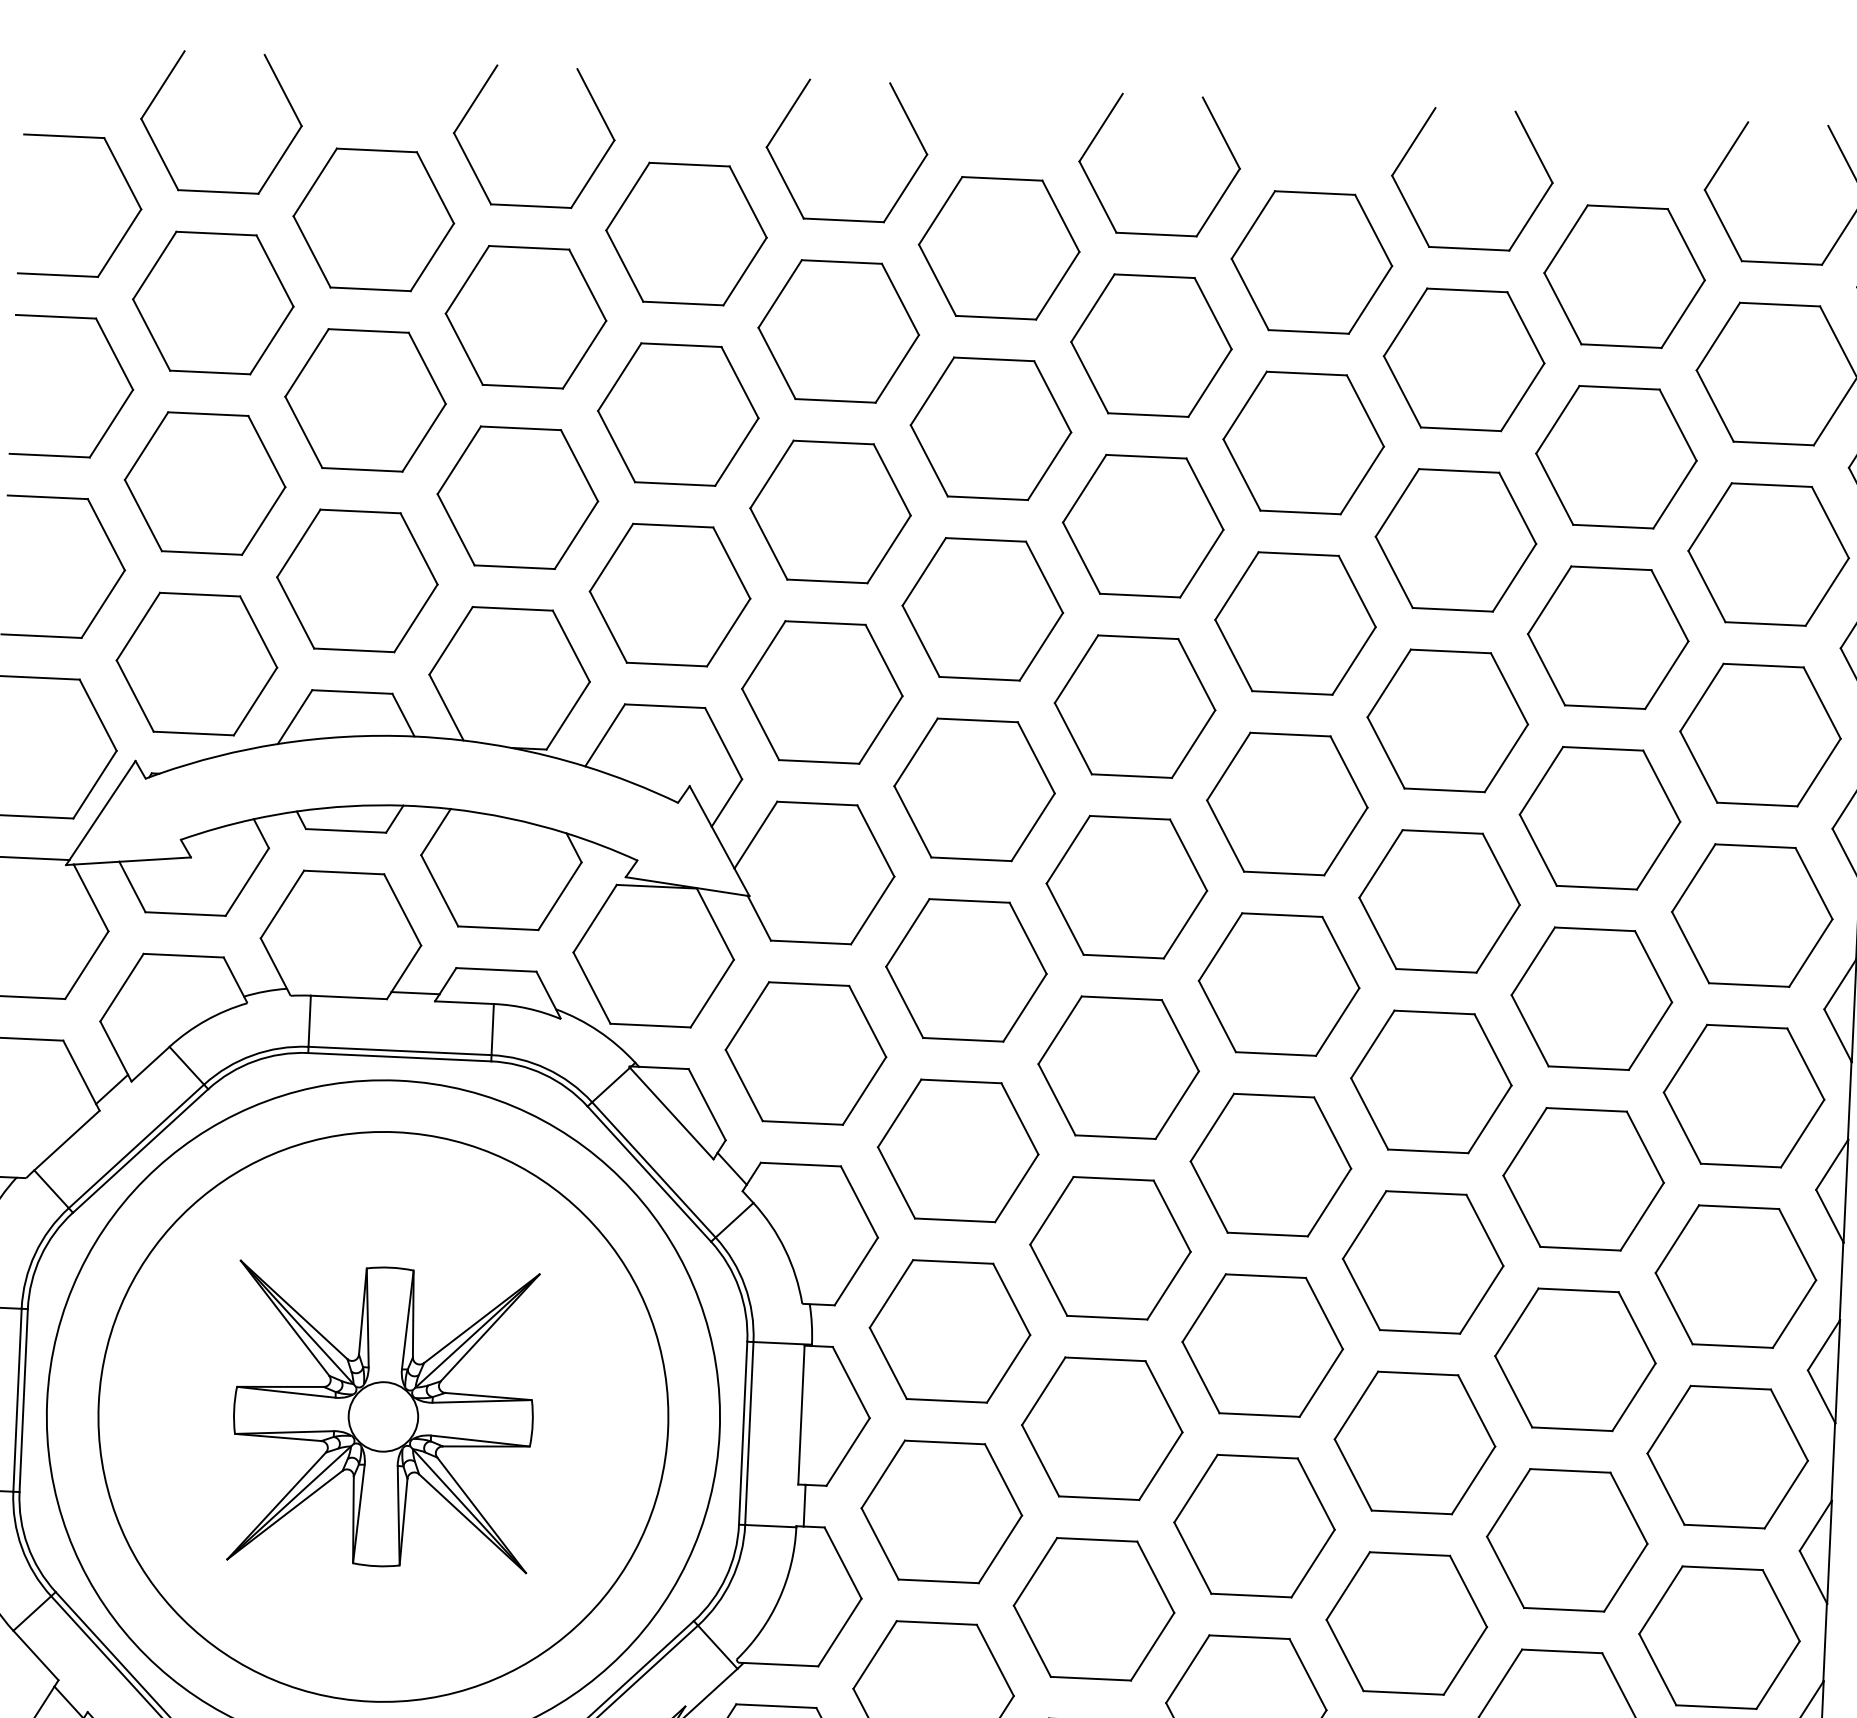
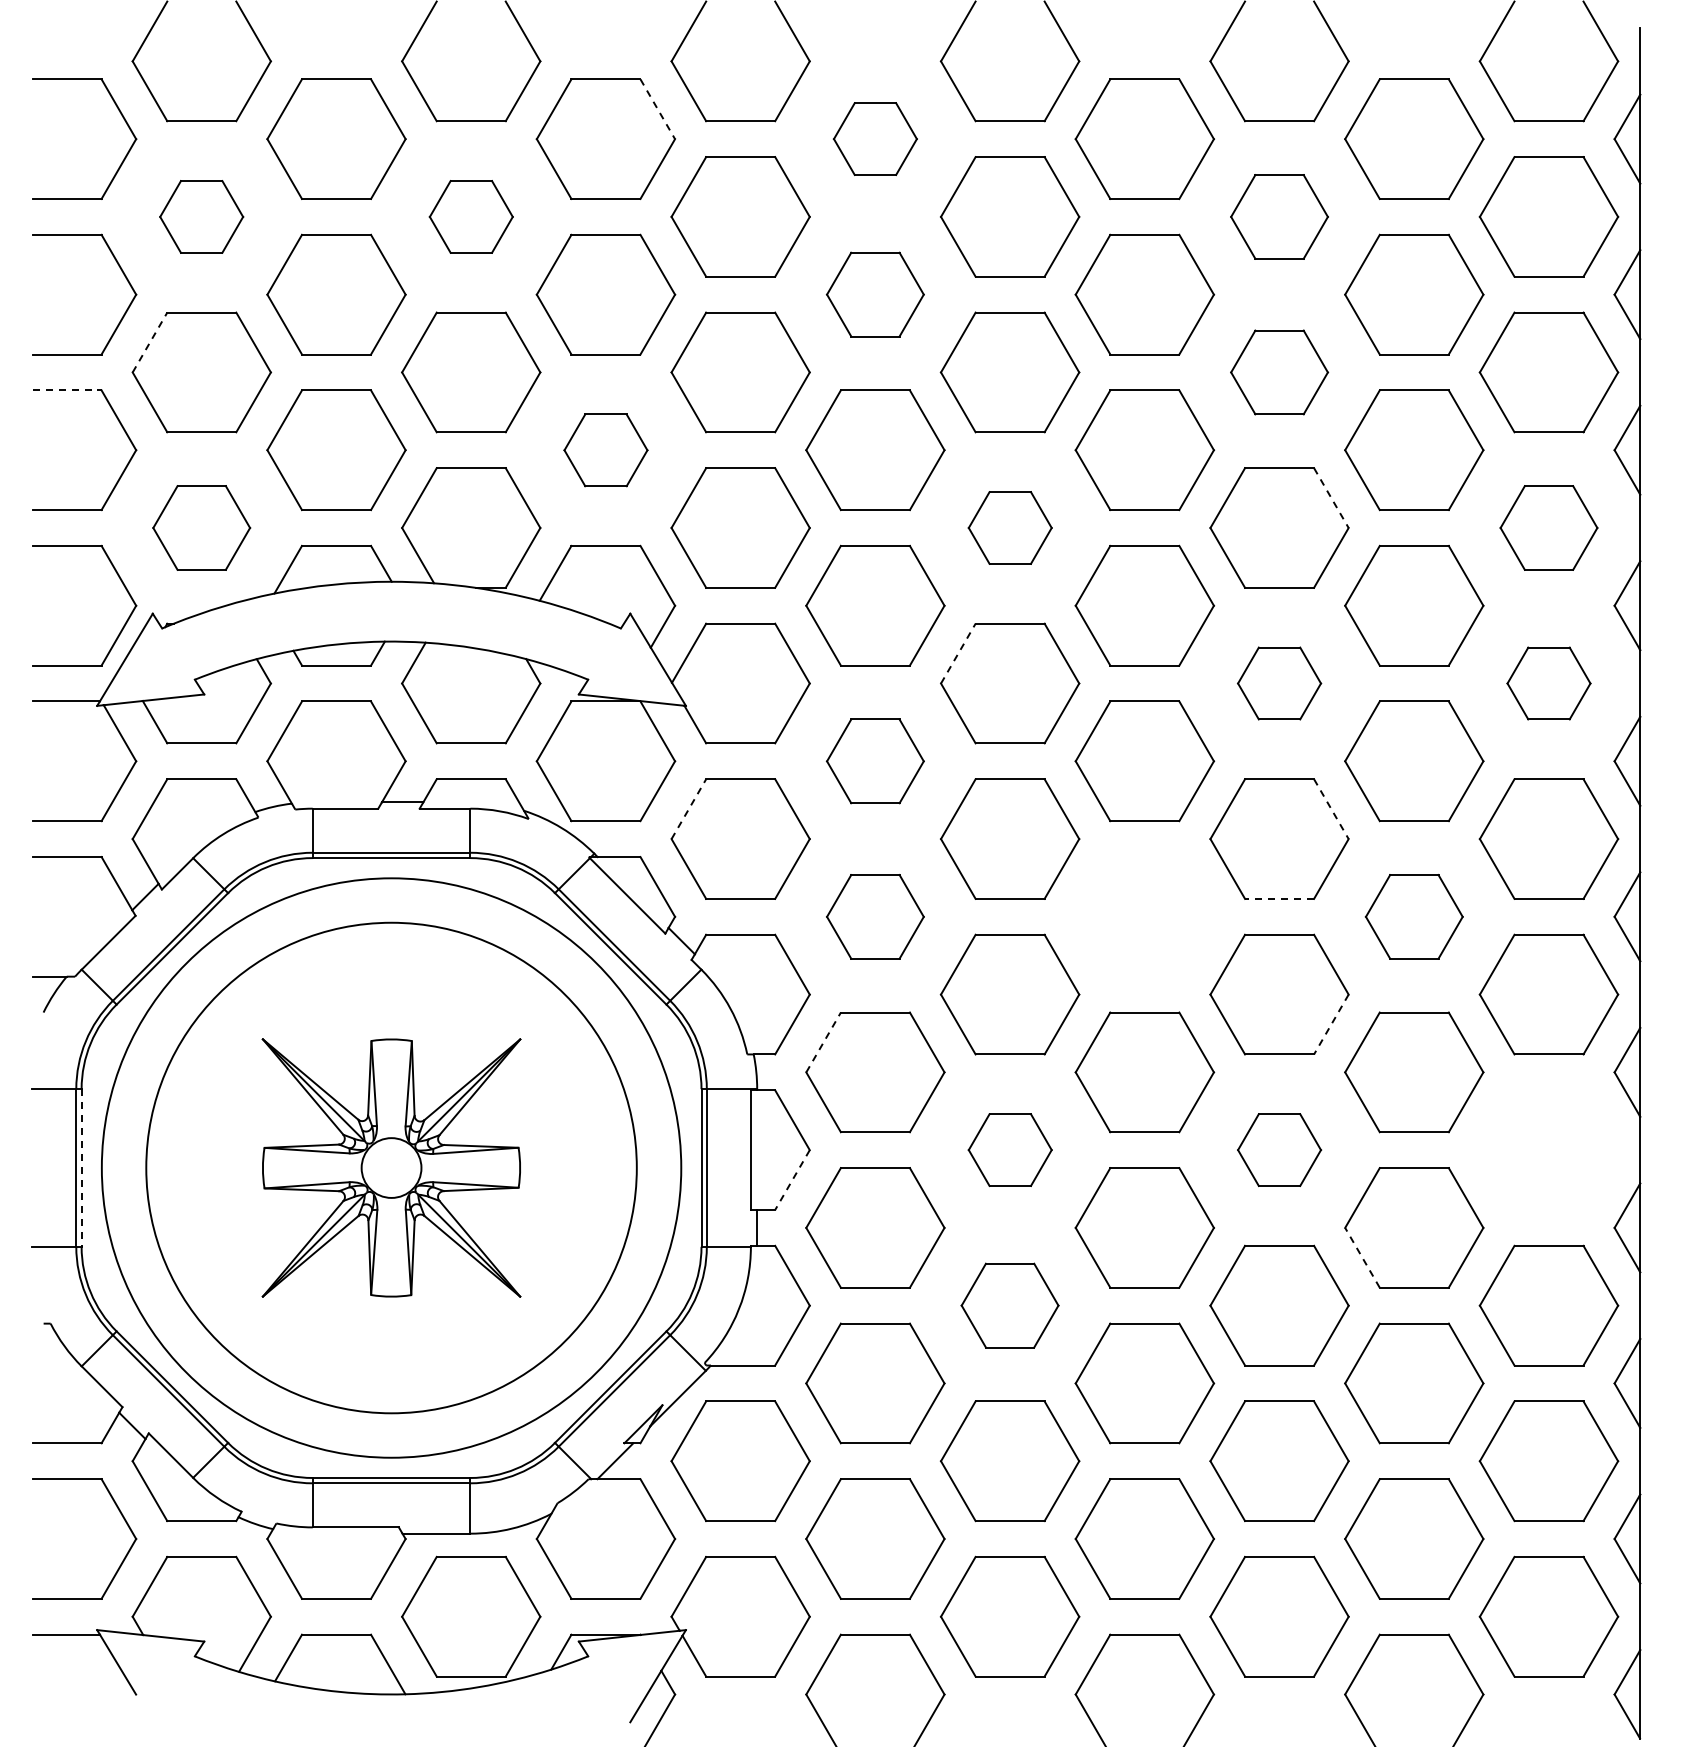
line: (747, 202) -> (657, 109), solid -> dashed
part: (999, 247) -> (875, 138), size x0.6
part: (212, 302) -> (201, 216), size x0.6
part: (526, 316) -> (471, 216), size x0.6
part: (1464, 359) -> (1279, 216), size x0.7
part: (991, 428) -> (875, 294), size x0.7
line: (147, 446) -> (150, 342), solid -> dashed
line: (48, 497) -> (67, 390), solid -> dashed
part: (1455, 540) -> (1279, 372), size x0.7
part: (669, 595) -> (605, 450), size x0.6
part: (196, 663) -> (201, 527), size x0.7
line: (1509, 689) -> (1331, 498), solid -> dashed
part: (1135, 706) -> (1010, 527), size x0.6
part: (1759, 734) -> (1548, 527), size x0.7
line: (1068, 849) -> (958, 653), solid -> dashed
part: (1439, 901) -> (1279, 683), size x0.6
part: (1751, 915) -> (1548, 683), size x0.6
part: (966, 970) -> (875, 761), size x0.7
line: (746, 1016) -> (688, 809), solid -> dashed
line: (1493, 1050) -> (1331, 809), solid -> dashed
part: (958, 1150) -> (875, 916), size x0.7
line: (1428, 1150) -> (1279, 898), solid -> dashed
part: (1270, 1164) -> (1144, 916), removed
part: (1583, 1178) -> (1414, 916), size x0.7
line: (891, 1293) -> (823, 1042), solid -> dashed
line: (1481, 1299) -> (1331, 1024), solid -> dashed
line: (23, 1401) -> (81, 1168), solid -> dashed
part: (1102, 1428) -> (1010, 1149), size x0.6
part: (1414, 1442) -> (1279, 1149), size x0.6
line: (848, 1452) -> (792, 1180), solid -> dashed
part: (1727, 1456) -> (1548, 1149), removed
line: (1505, 1571) -> (1362, 1257), solid -> dashed
part: (1093, 1609) -> (1009, 1305), size x0.7

